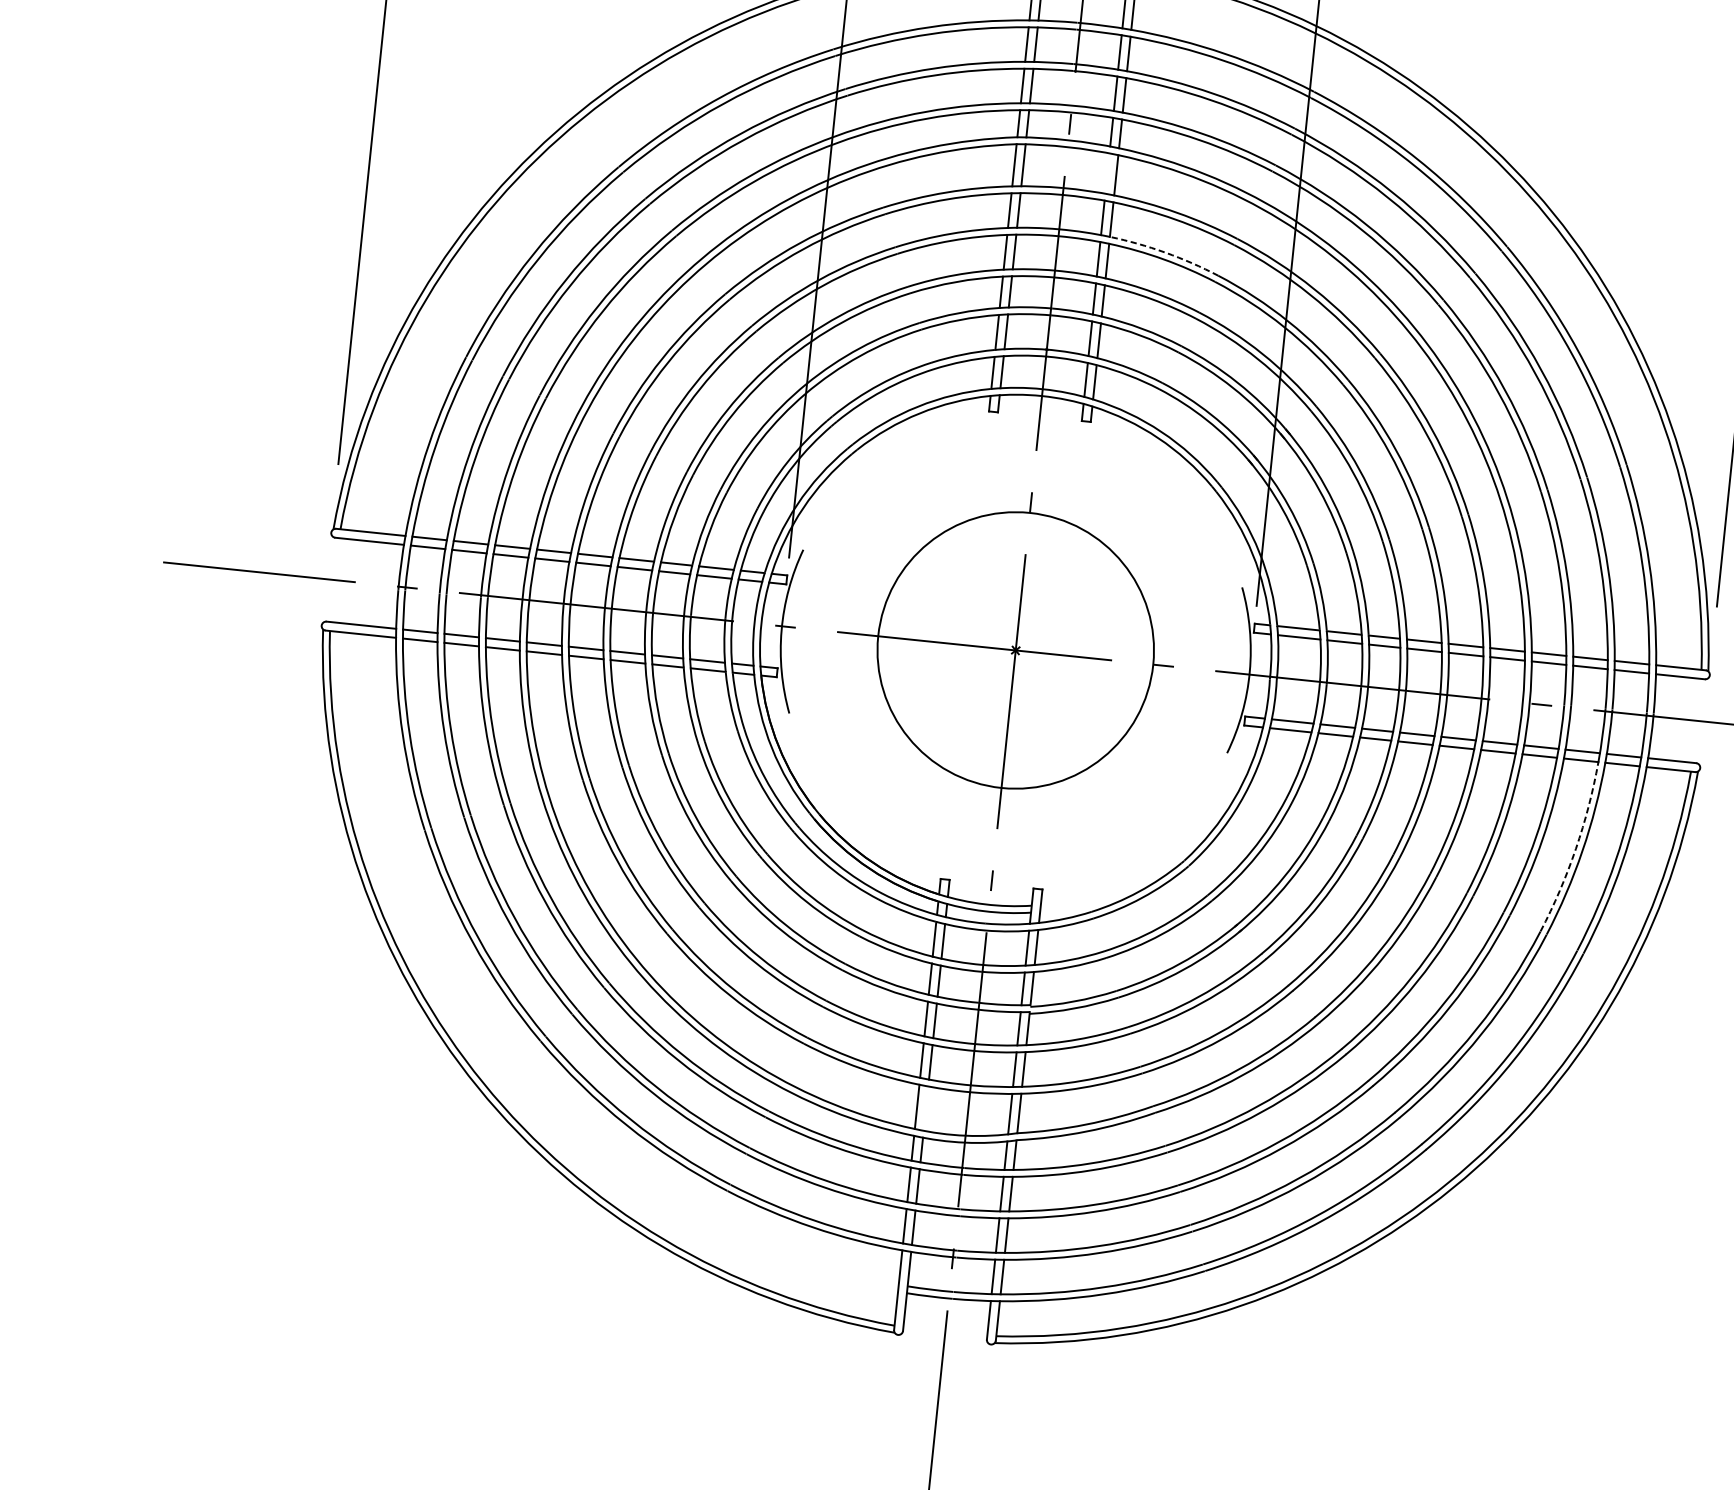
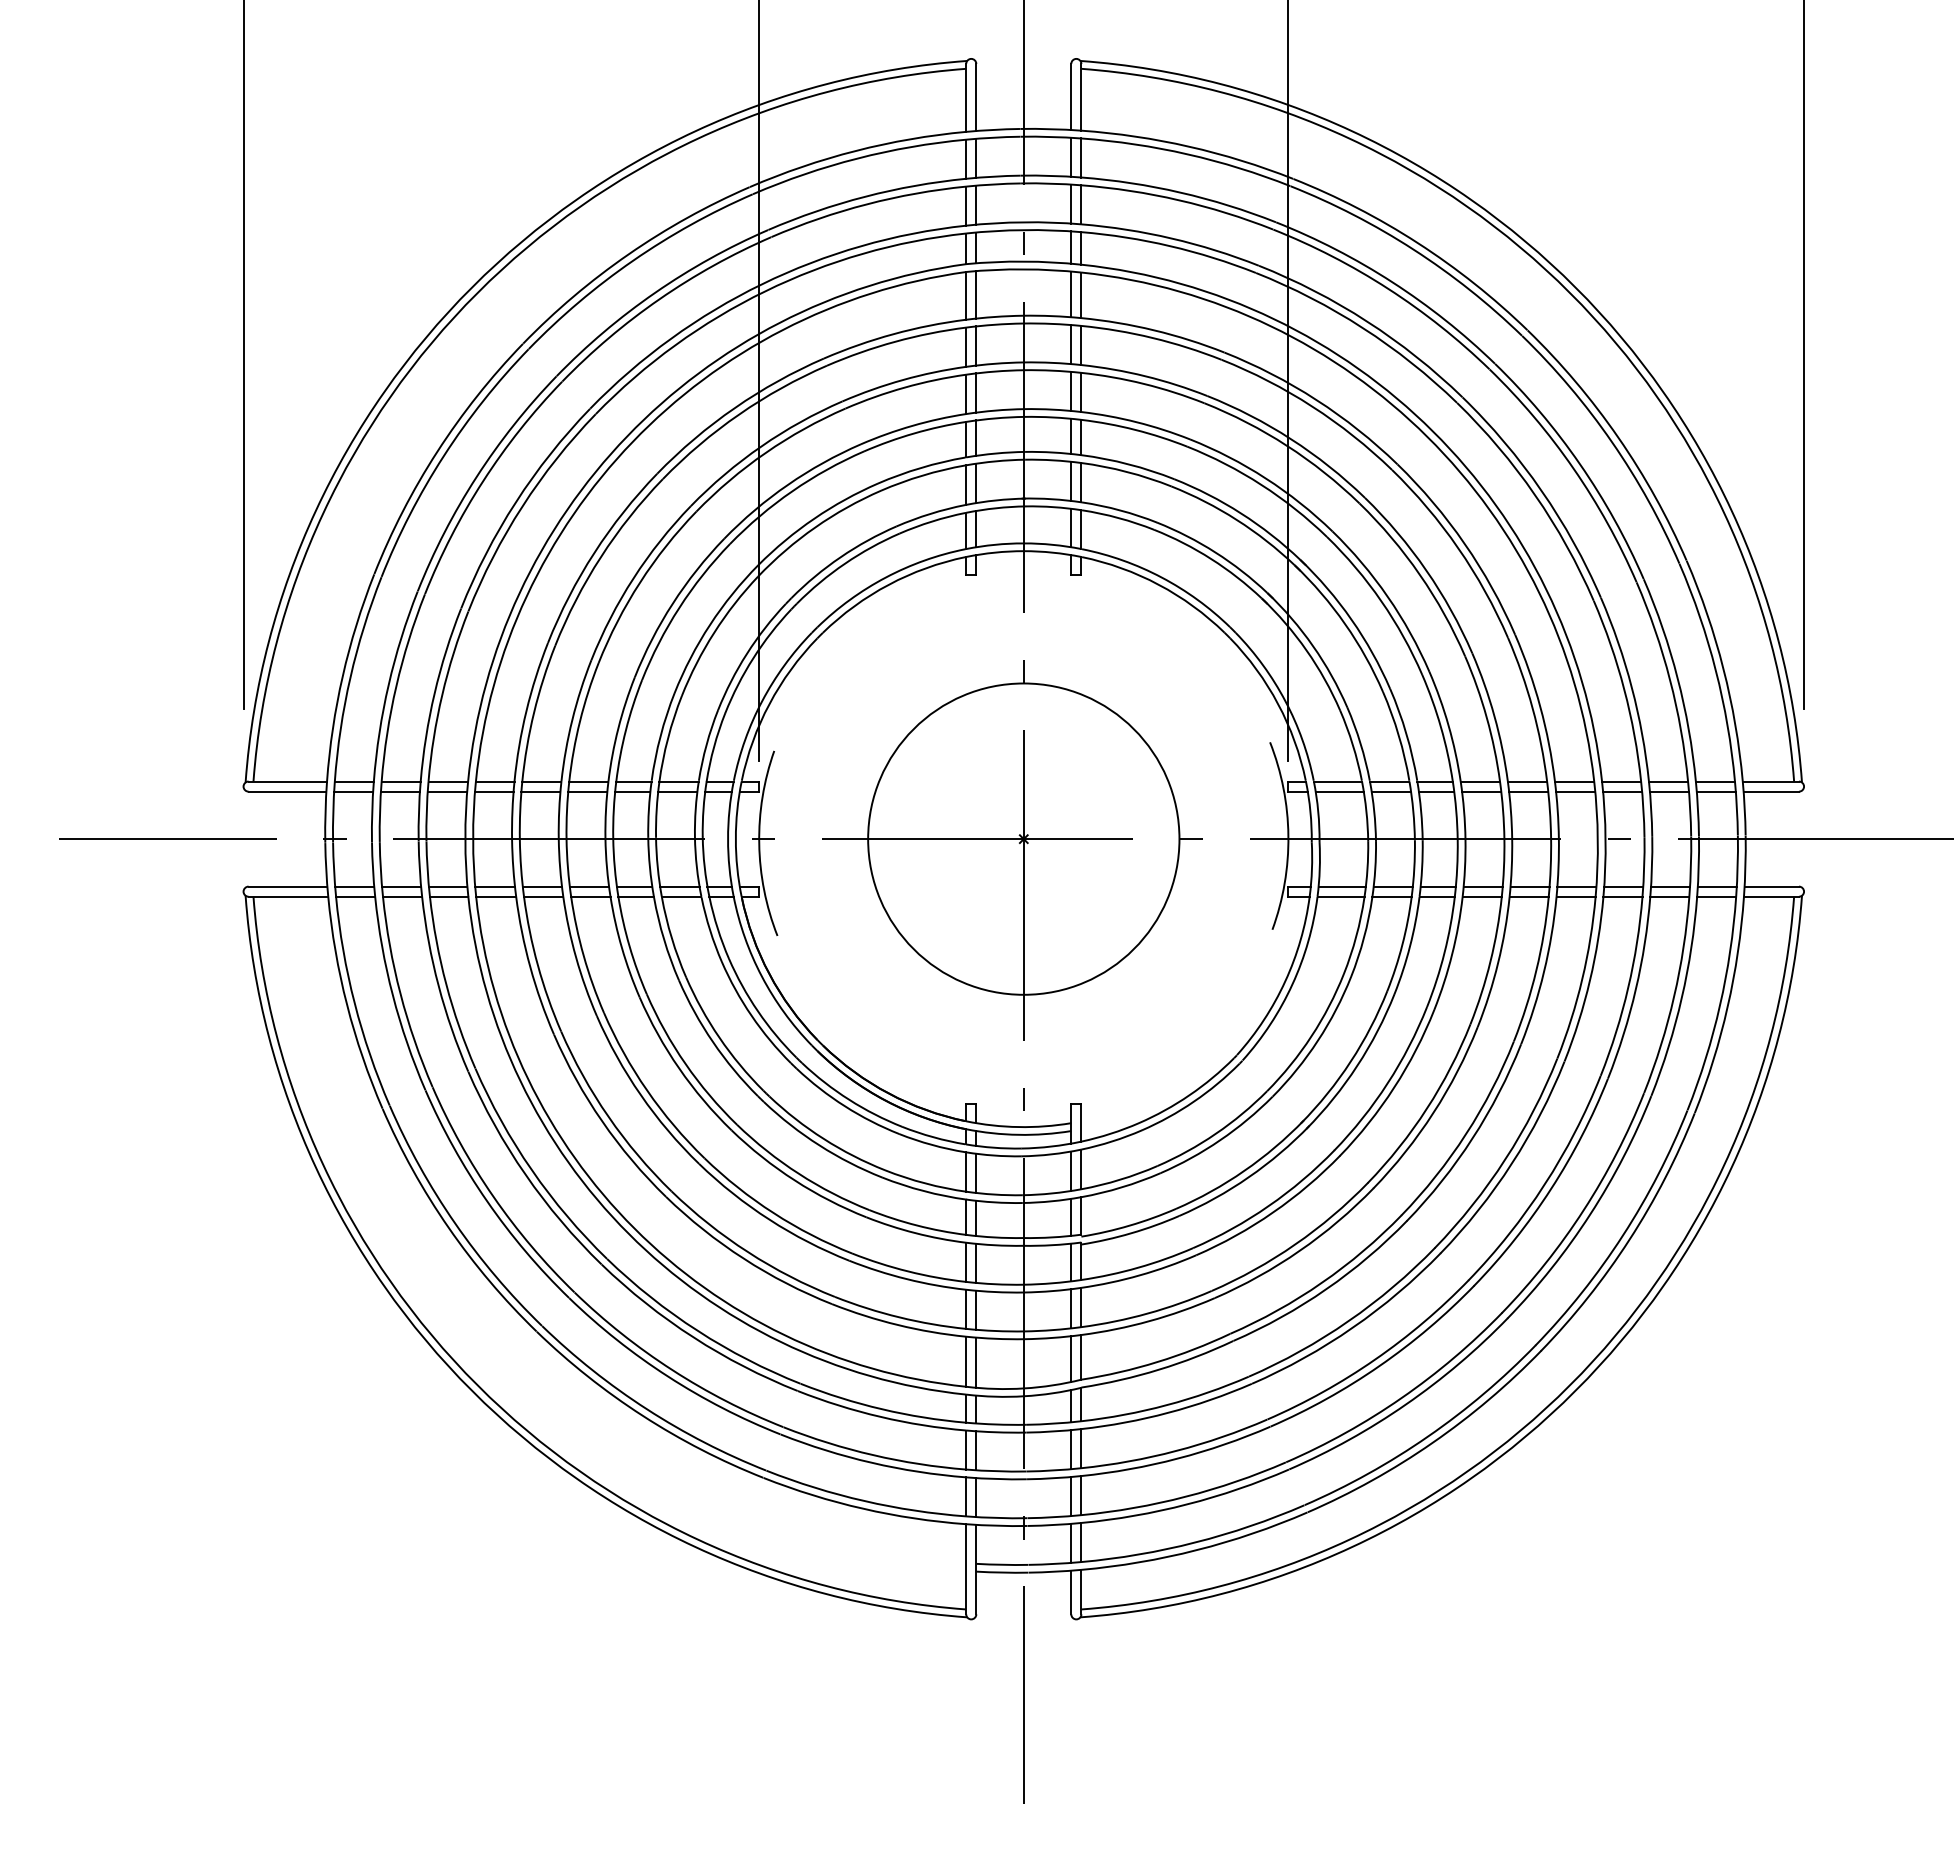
line: (1107, 173) -> (1071, 294), added
arc: (1165, 252) -> (1145, 376), dashed -> solid
arc: (1576, 848) -> (1674, 996), dashed -> solid
line: (926, 1108) -> (976, 1362), added

